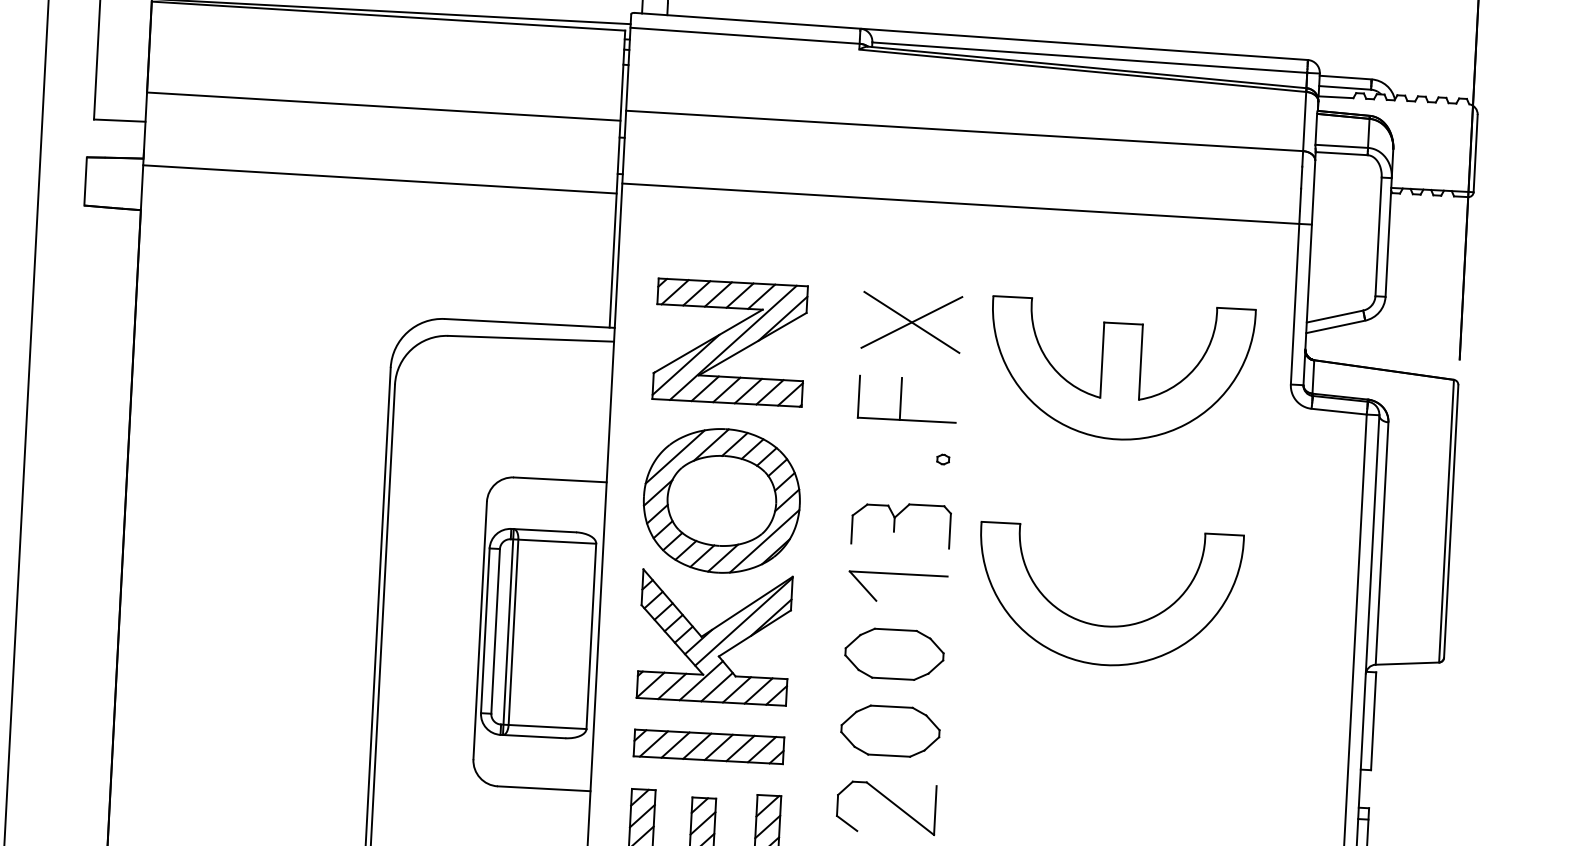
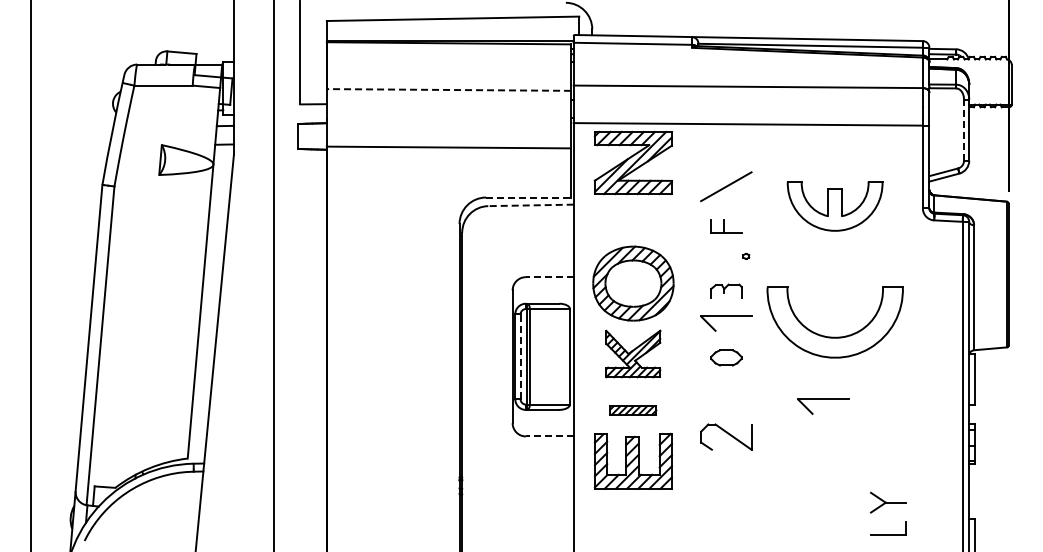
line: (382, 105) -> (448, 89), solid -> dashed
line: (379, 179) -> (448, 147), moved
line: (1379, 237) -> (964, 130), solid -> dashed
line: (912, 322) -> (726, 186), removed
line: (529, 323) -> (529, 197), solid -> dashed
line: (532, 339) -> (531, 205), solid -> dashed
part: (728, 341) -> (632, 162), moved
part: (1119, 371) -> (834, 206), size x0.7
part: (908, 399) -> (726, 226), size x0.6
line: (559, 480) -> (549, 277), solid -> dashed
part: (901, 523) -> (726, 290), size x0.6
line: (495, 630) -> (520, 356), solid -> dashed
part: (712, 636) -> (632, 353), size x0.7
part: (894, 653) -> (726, 357), size x0.6
part: (890, 731) -> (726, 397), removed
part: (1078, 744) -> (823, 399), added
part: (707, 746) -> (632, 410), size x0.6
line: (543, 788) -> (549, 436), solid -> dashed

